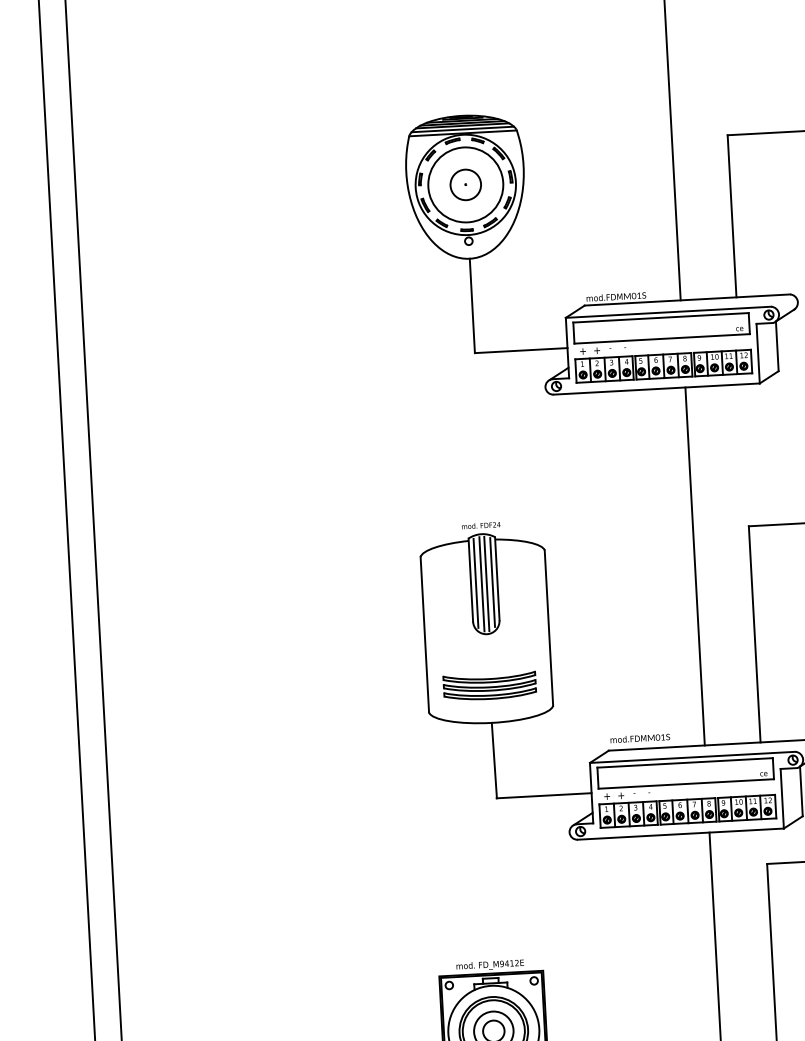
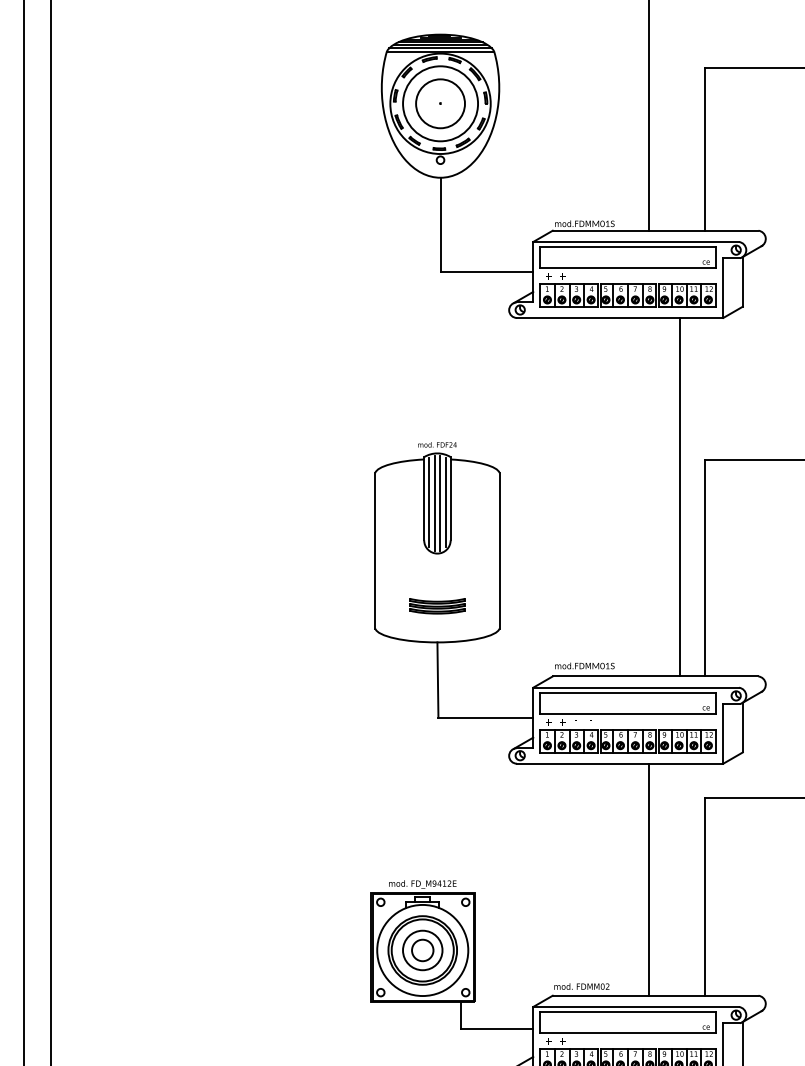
circle: (465, 184) -> (440, 103), size x1.6
line: (694, 565) -> (679, 496), moved
part: (489, 687) -> (437, 606), size x0.6

